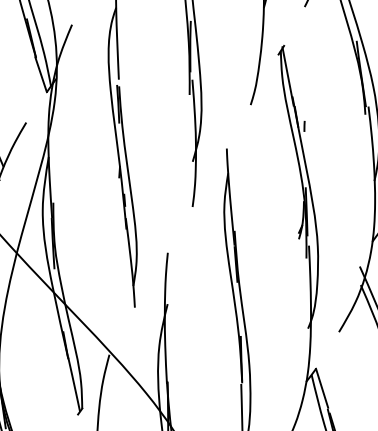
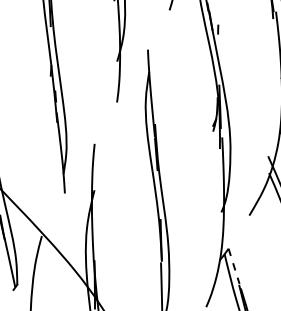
line: (322, 388) -> (234, 266), solid -> dashed

